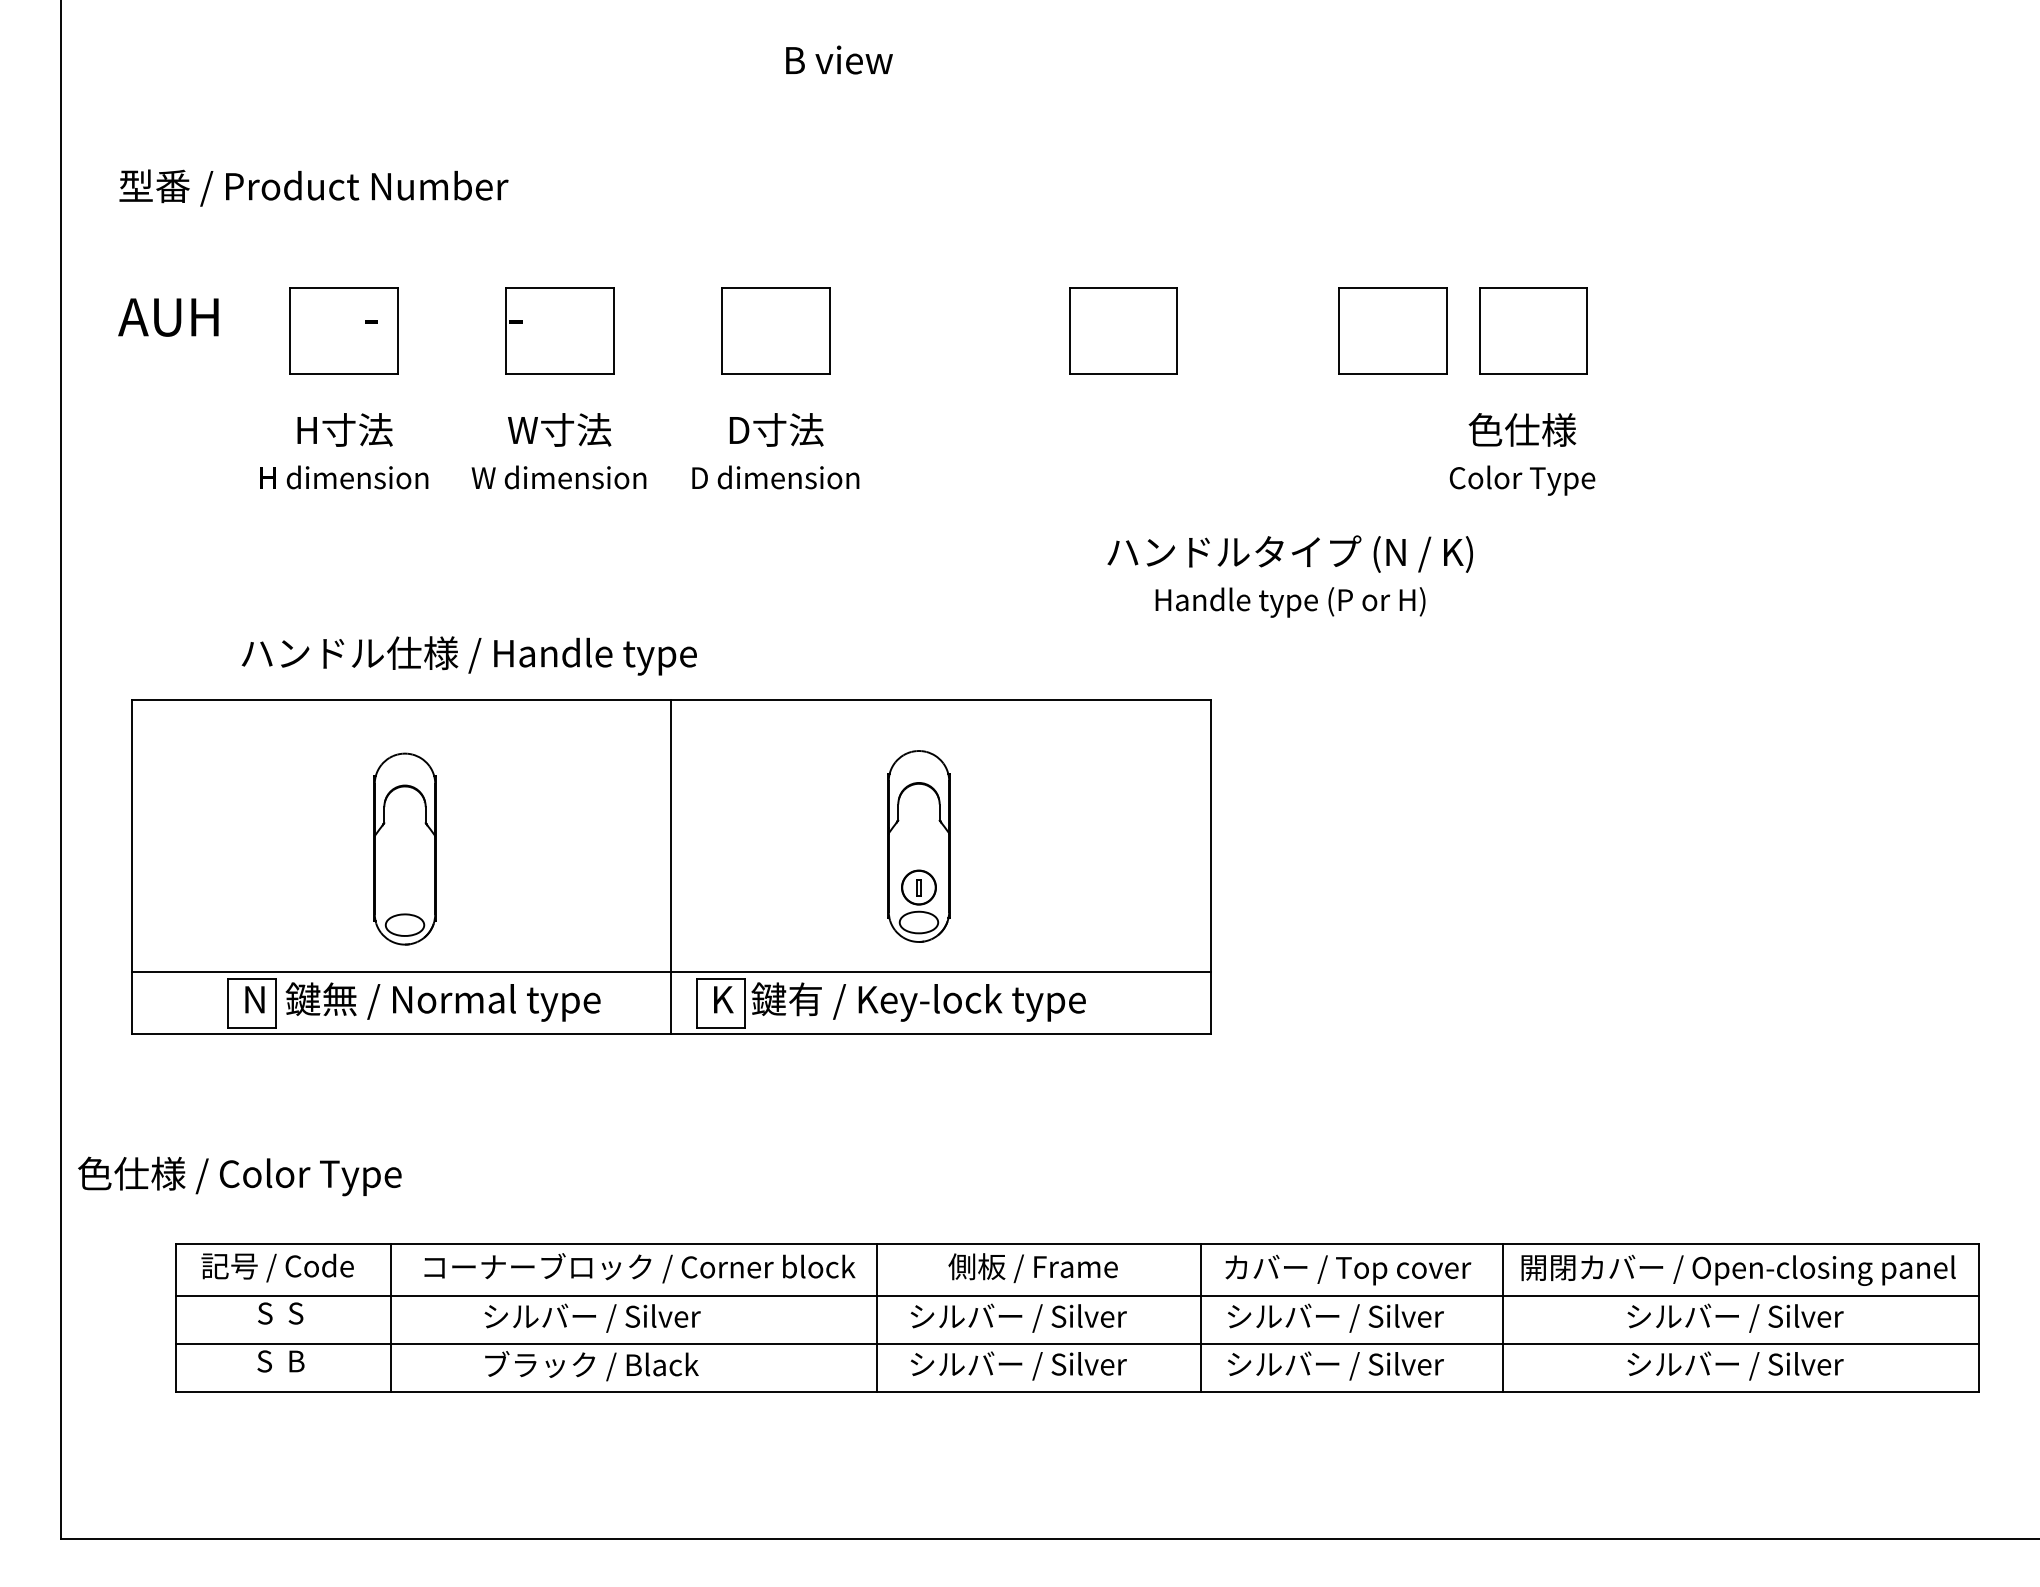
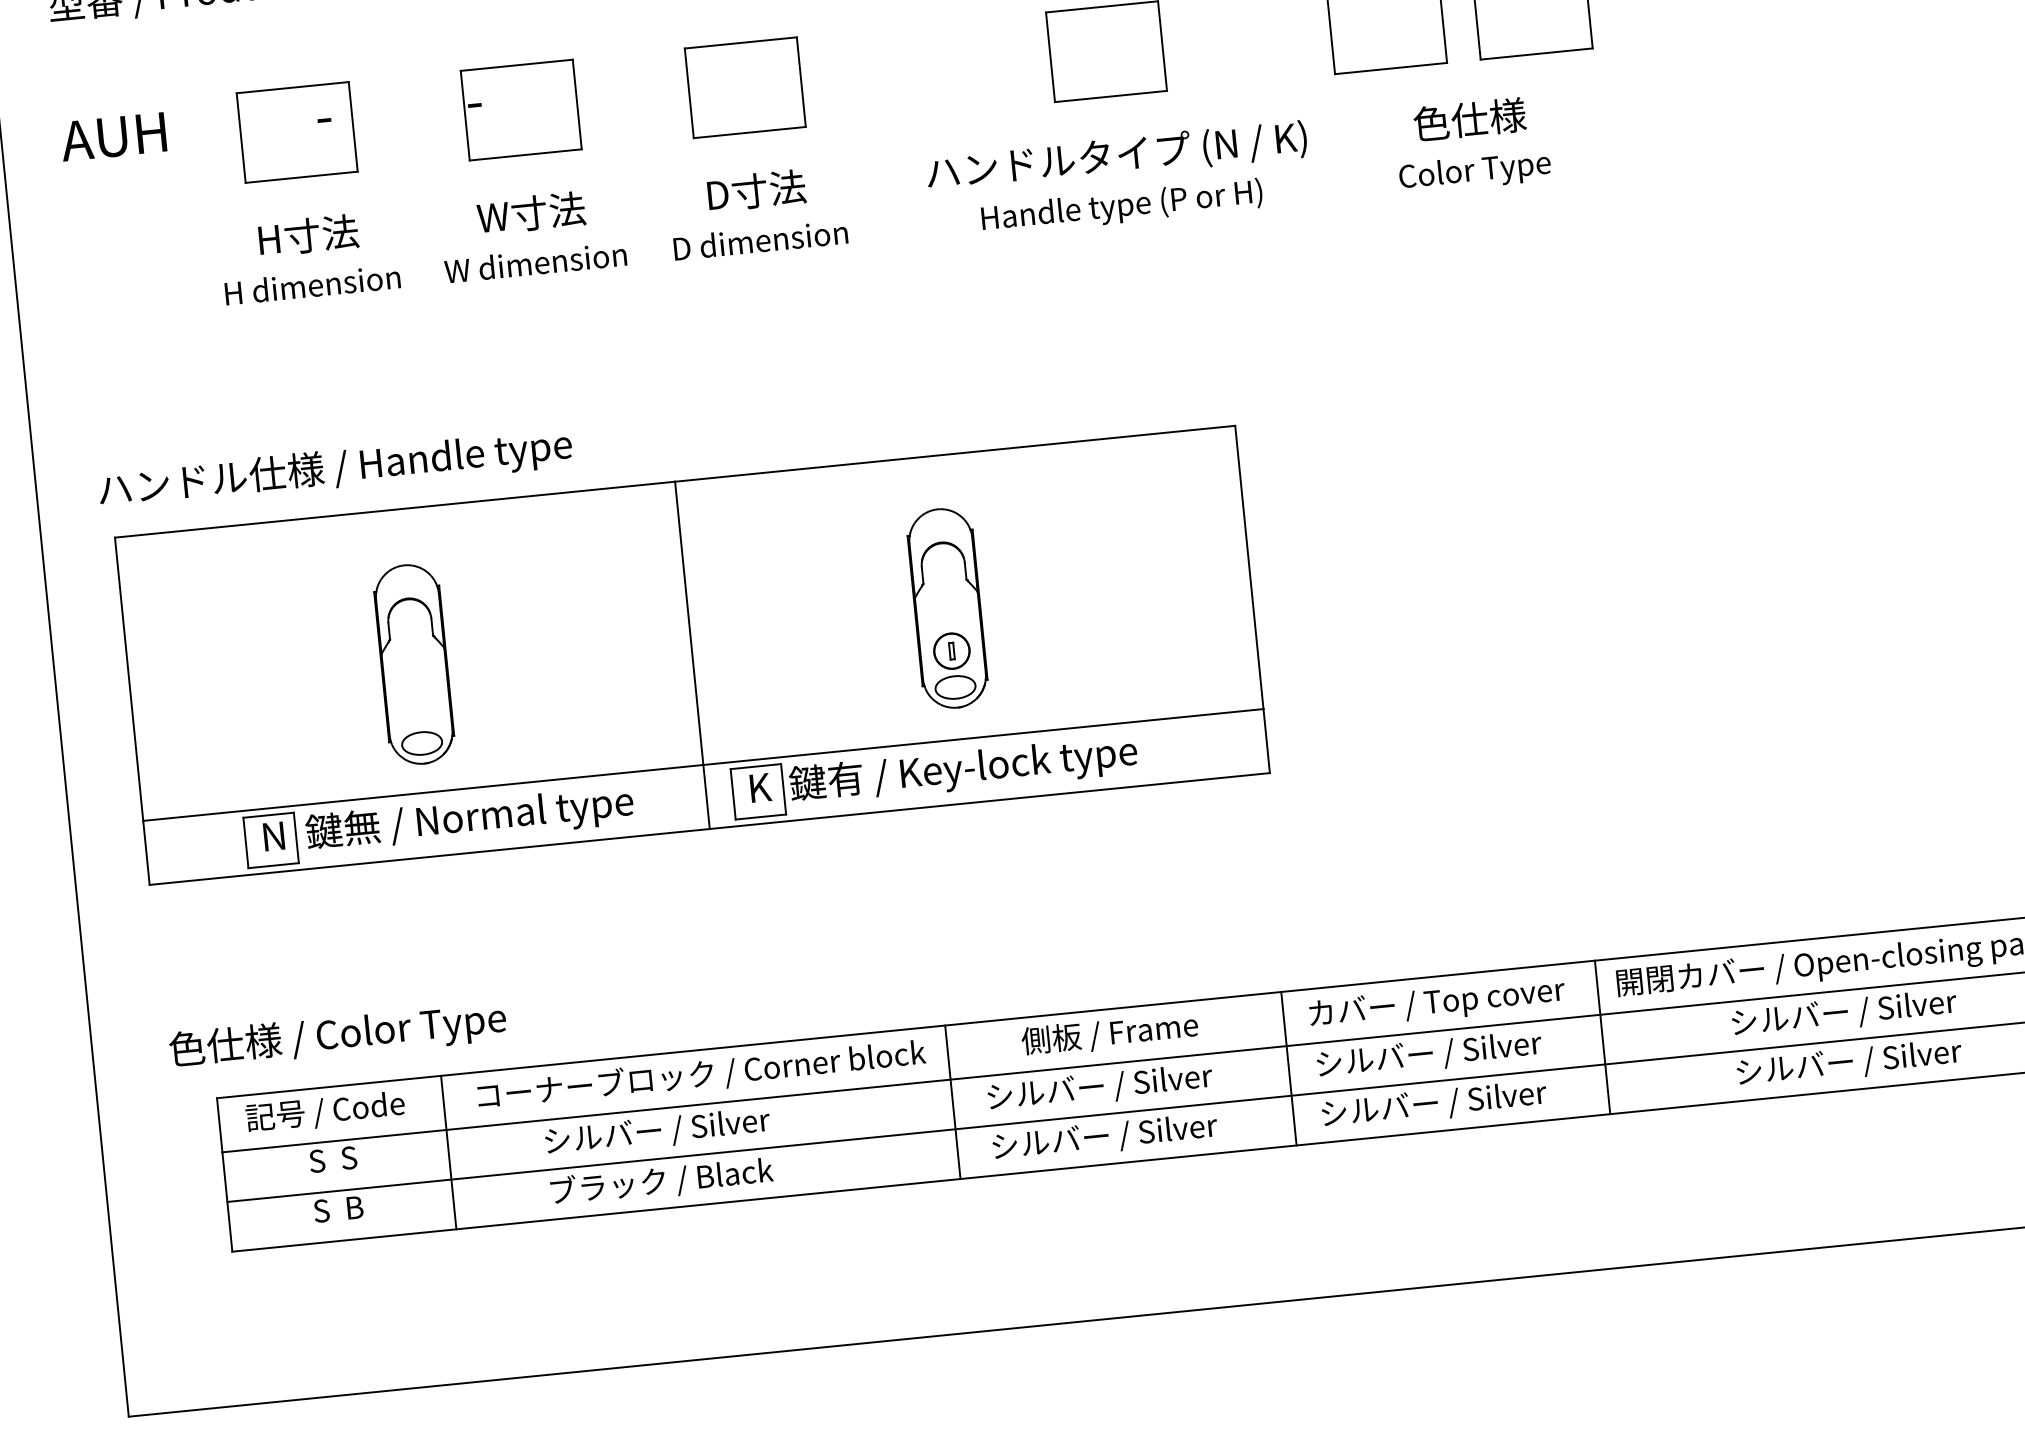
text: (1522, 454) -> (1472, 145), moved
text: (1289, 576) -> (1118, 180), moved
text: (468, 655) -> (334, 469), moved
text: (239, 1176) -> (337, 1036), moved

